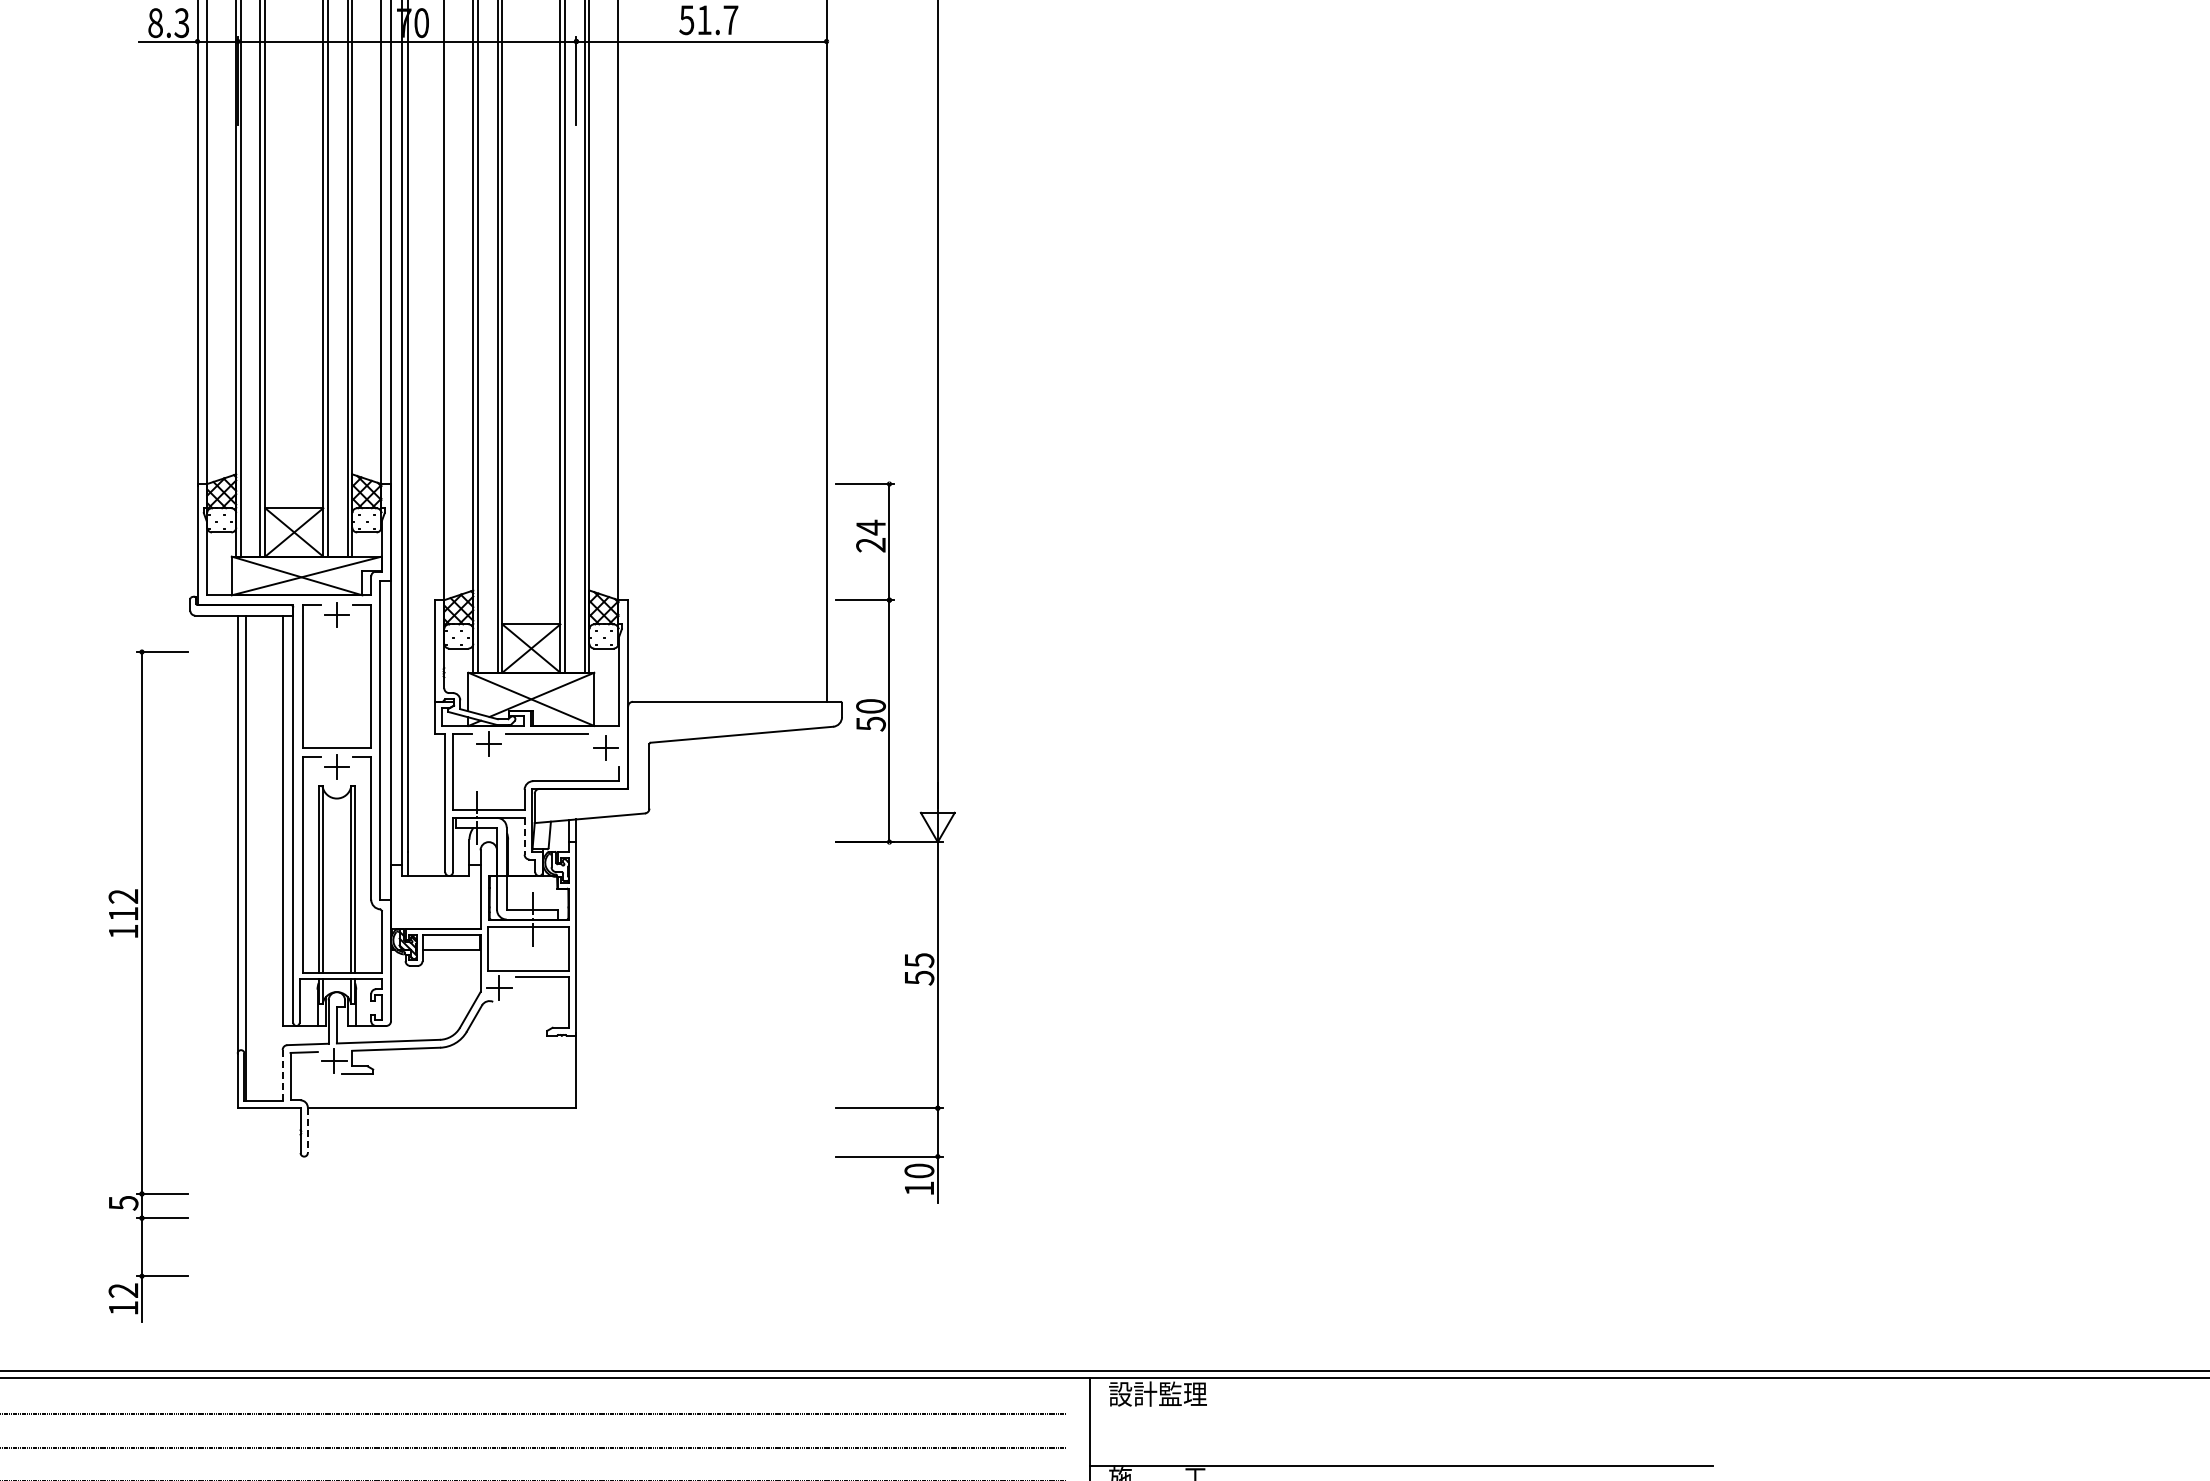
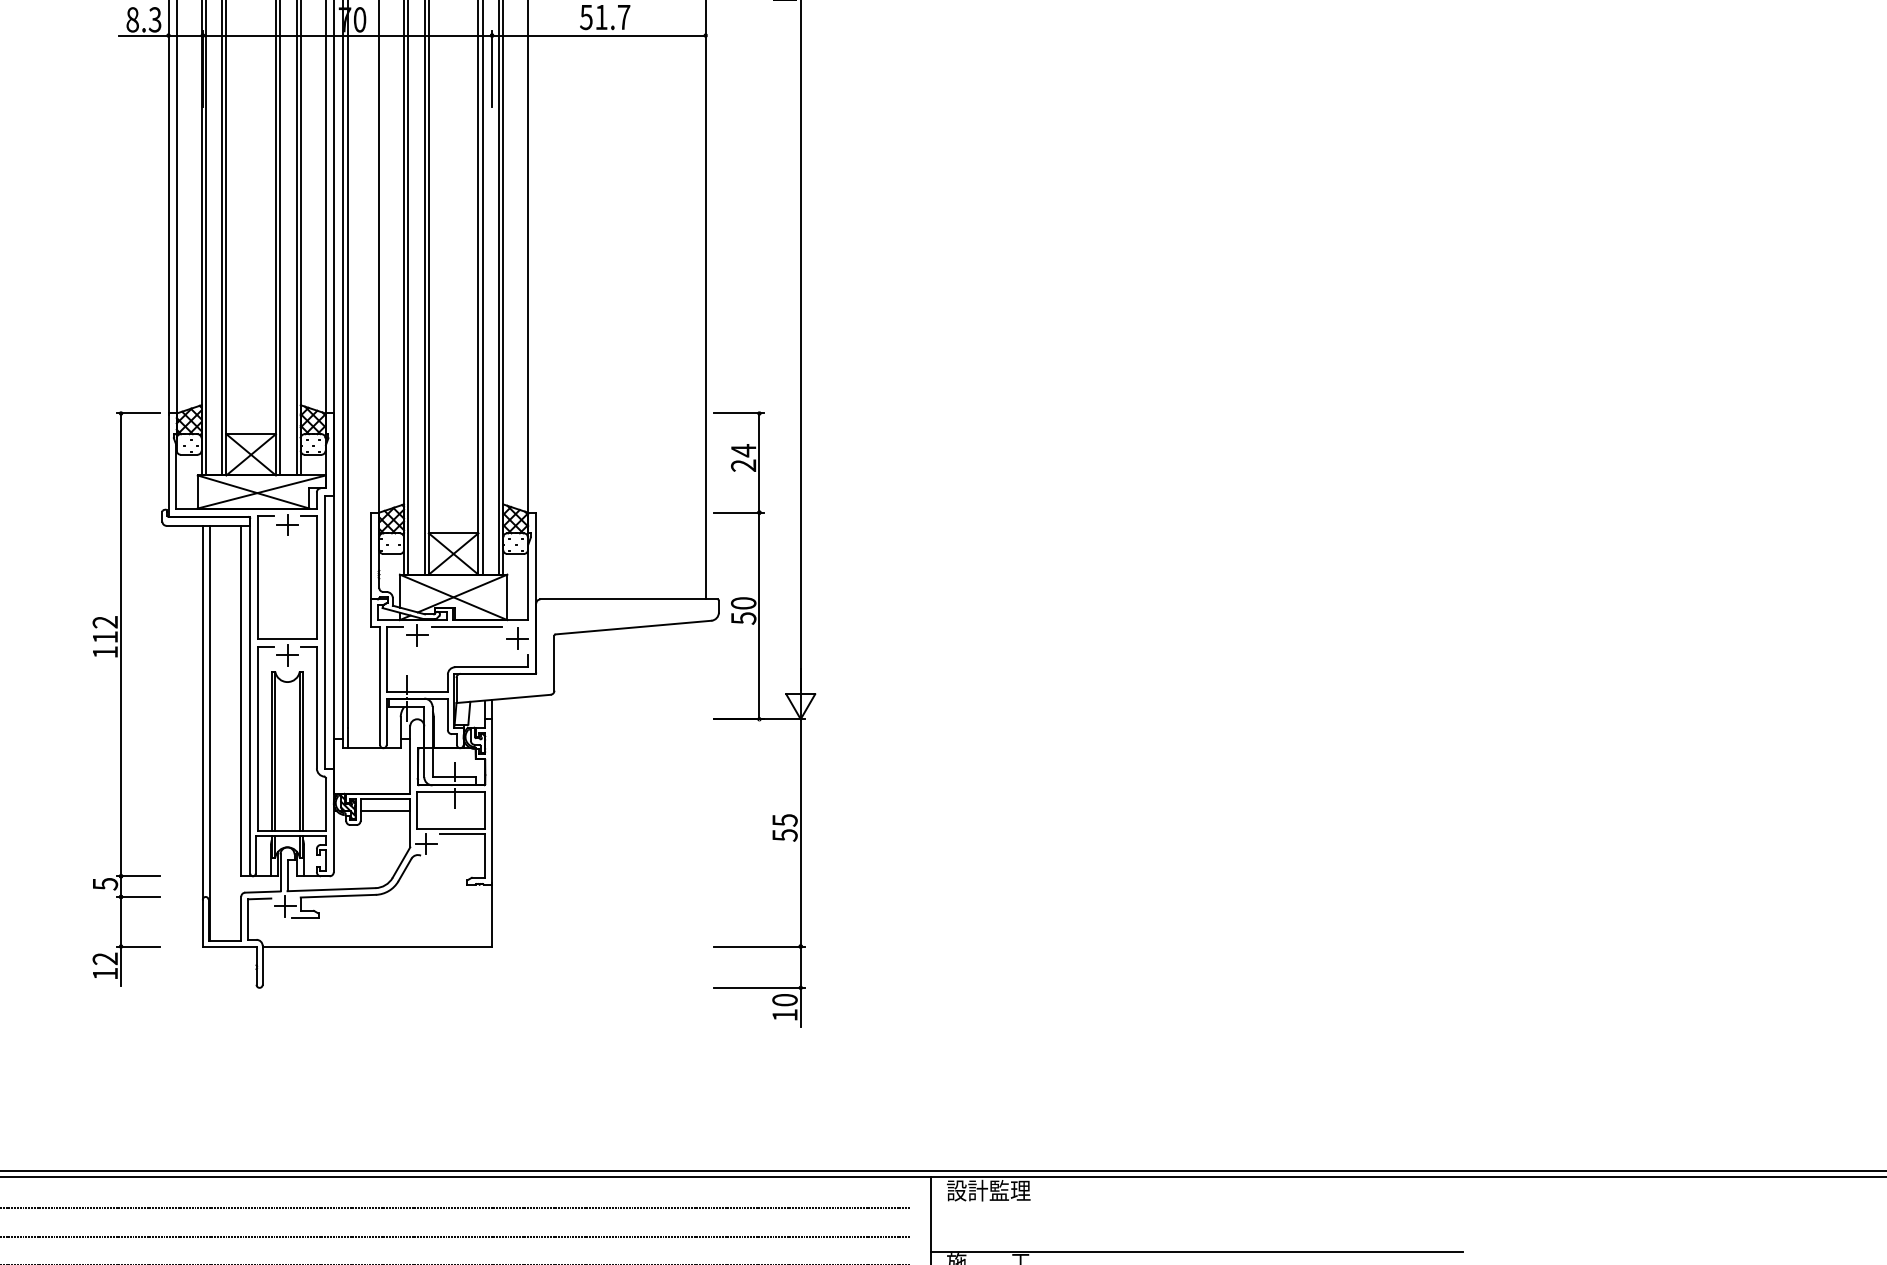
line: (524, 836) -> (447, 714), dashed -> solid
part: (148, 985) -> (126, 698), moved
line: (282, 1075) -> (241, 918), dashed -> solid
line: (307, 1130) -> (262, 965), dashed -> solid

